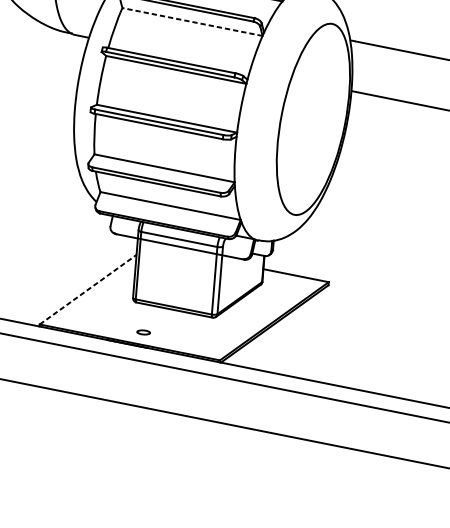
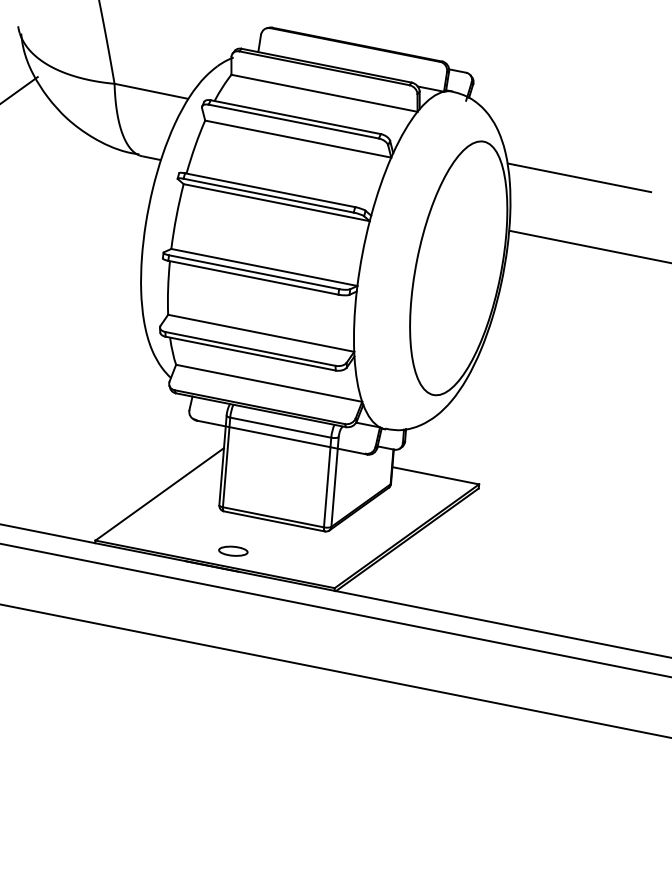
line: (192, 22) -> (298, 139), dashed -> solid
line: (88, 289) -> (160, 494), dashed -> solid
part: (143, 331) -> (233, 550), size x1.67

